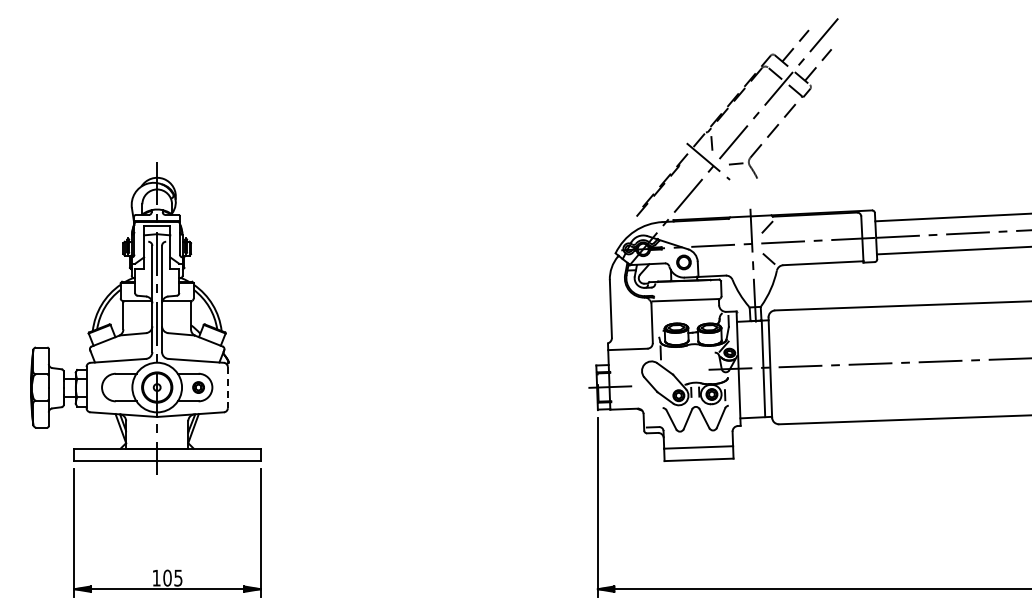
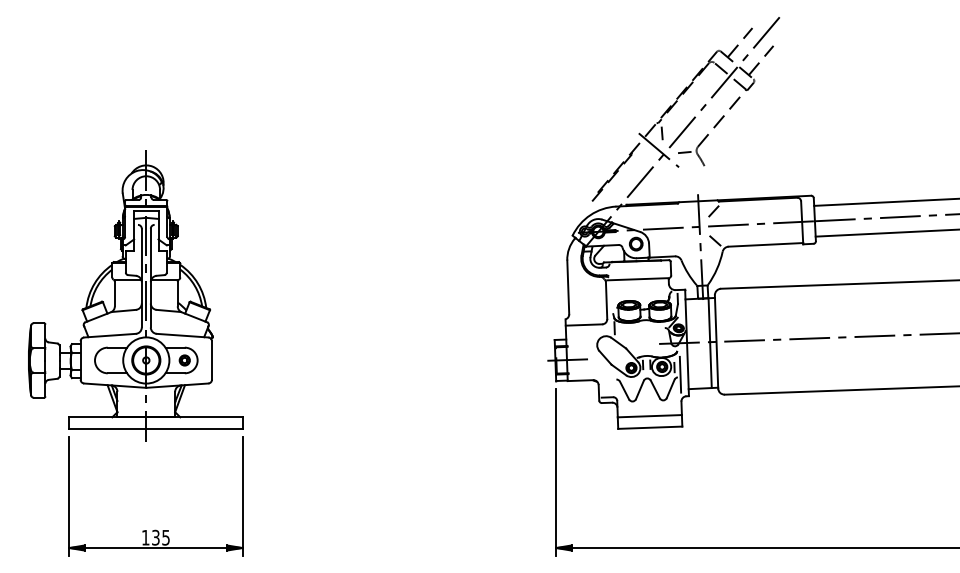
line: (228, 387) -> (212, 360), dashed -> solid
line: (731, 402) -> (680, 374), added
text: (167, 577) -> (155, 537), 105 -> 135

